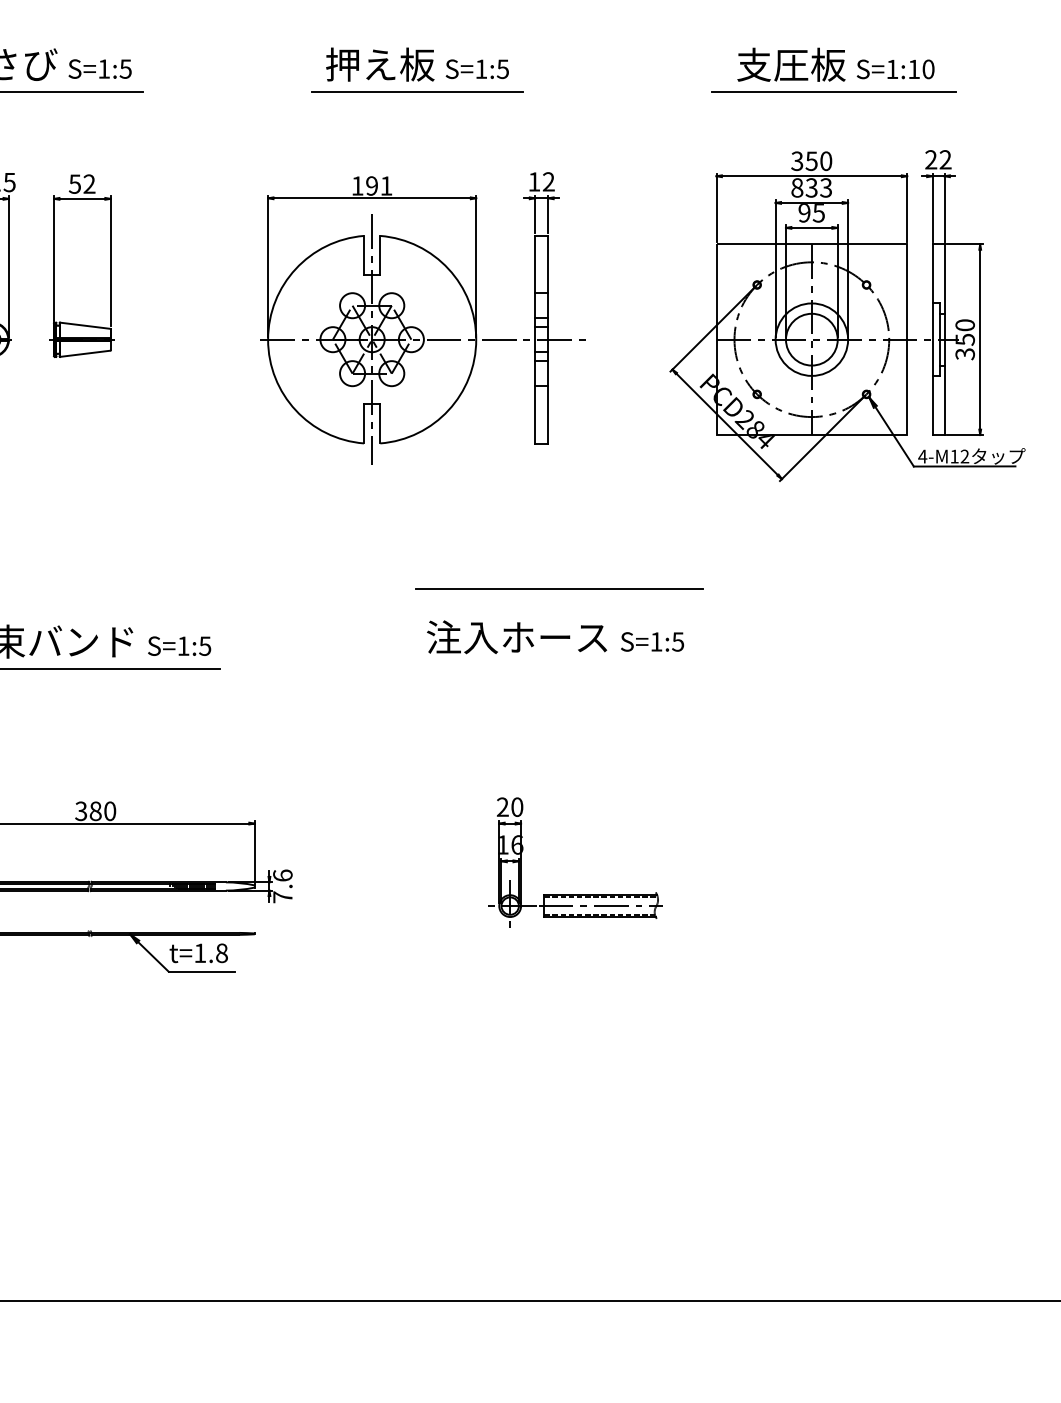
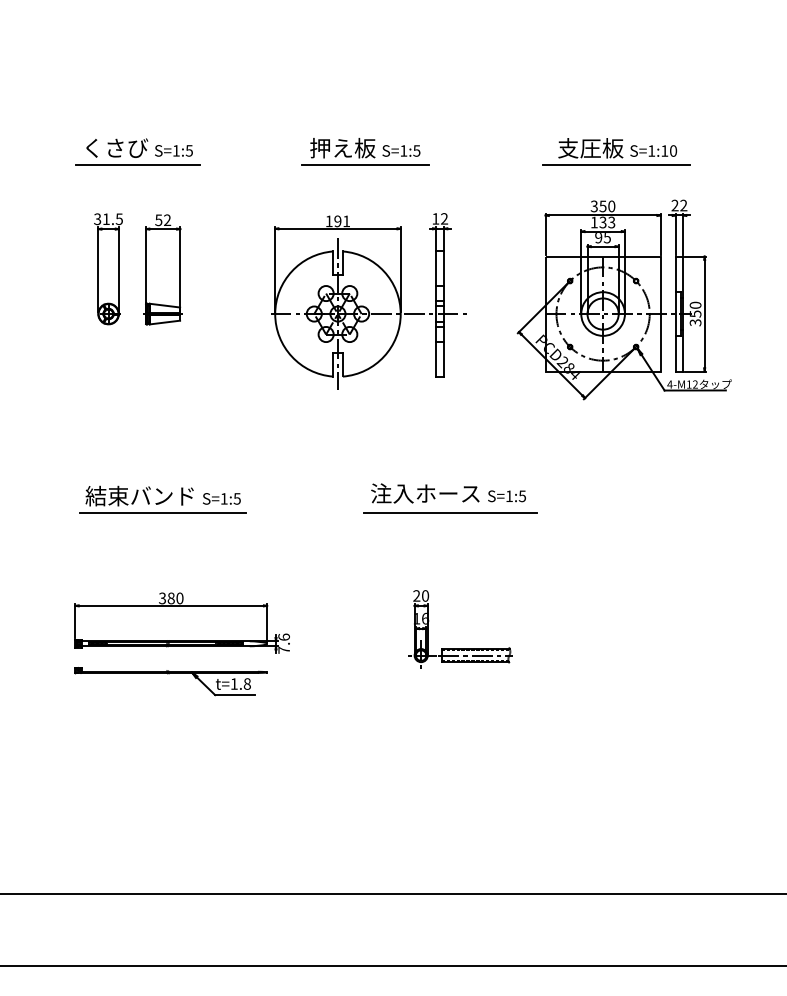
text: (795, 187) -> (593, 222), 833 -> 133
line: (558, 589) -> (450, 512), moved

